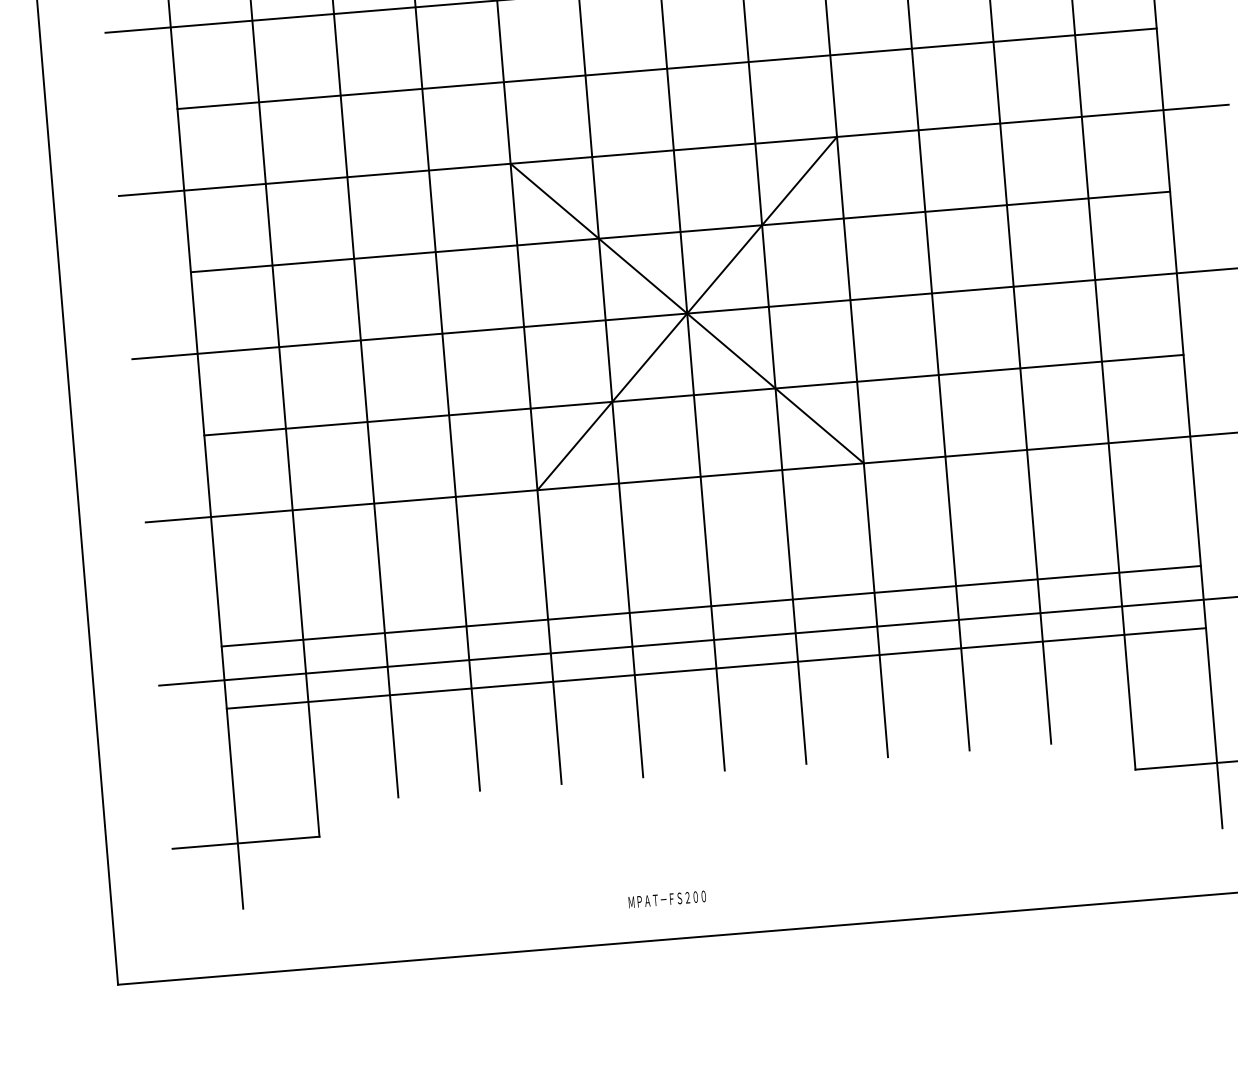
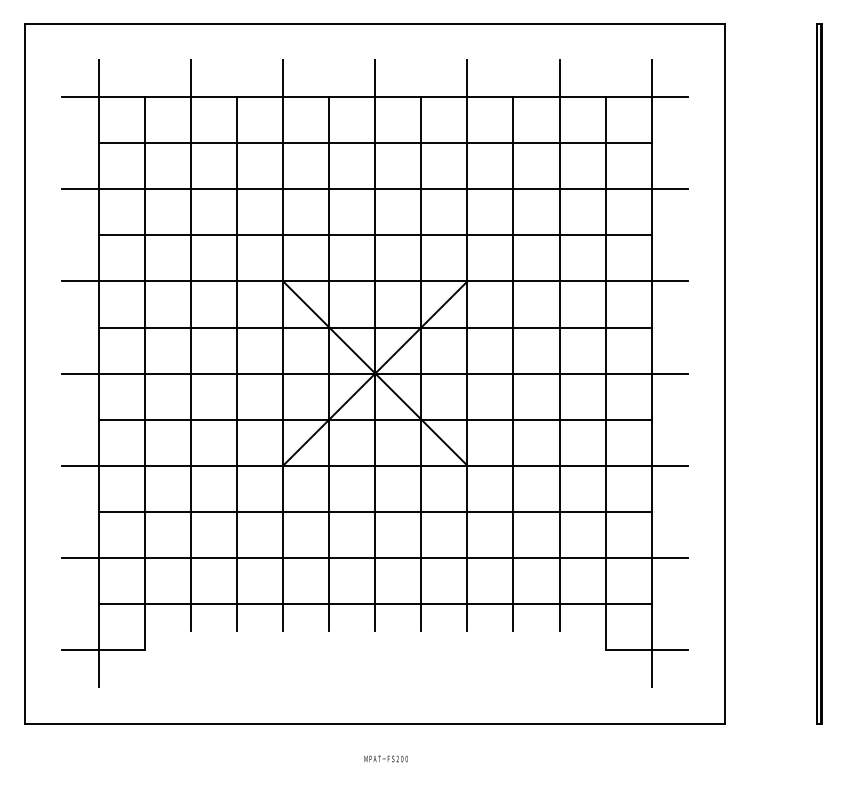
line: (711, 605) -> (375, 511), moved
line: (716, 667) -> (375, 603), moved
text: (666, 898) -> (385, 758), moved

